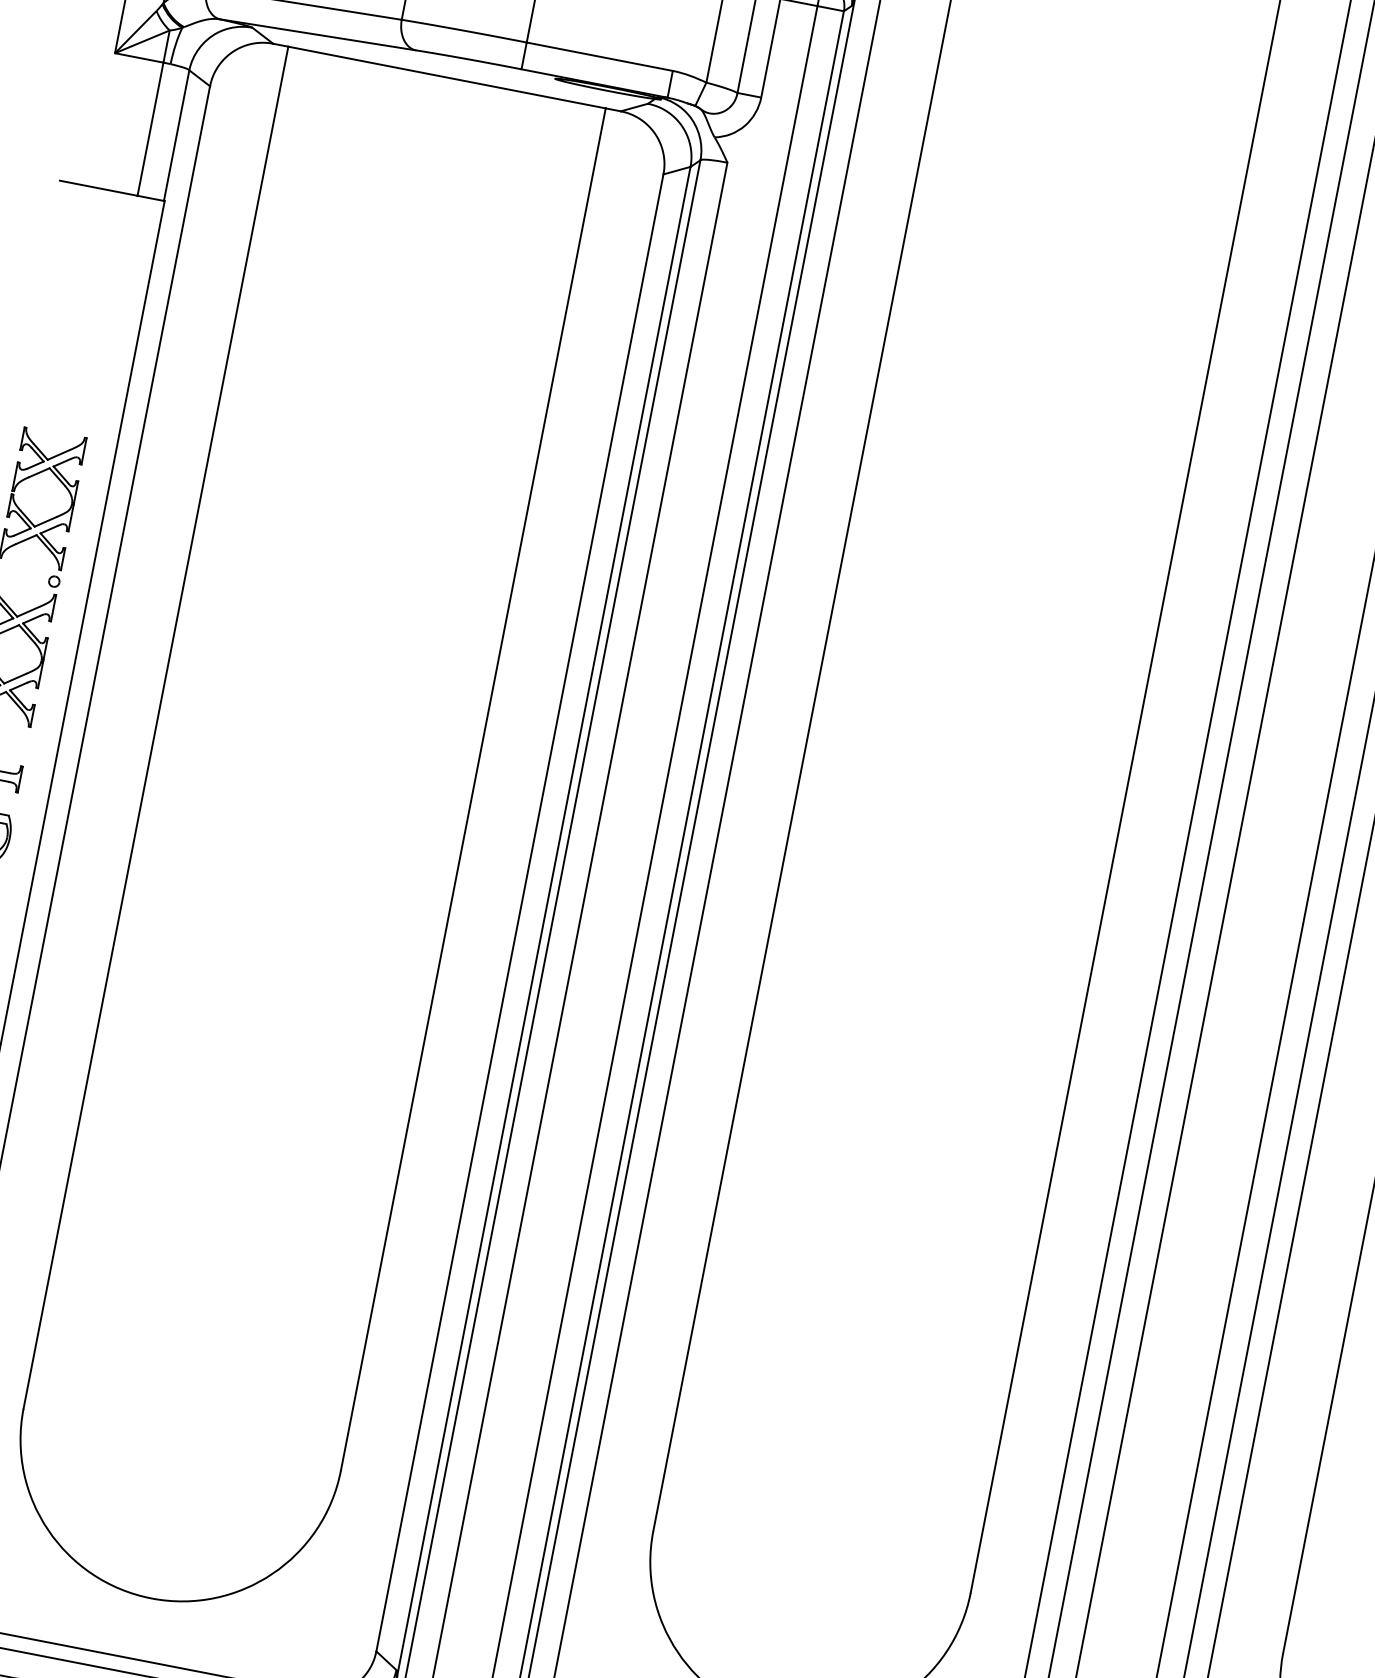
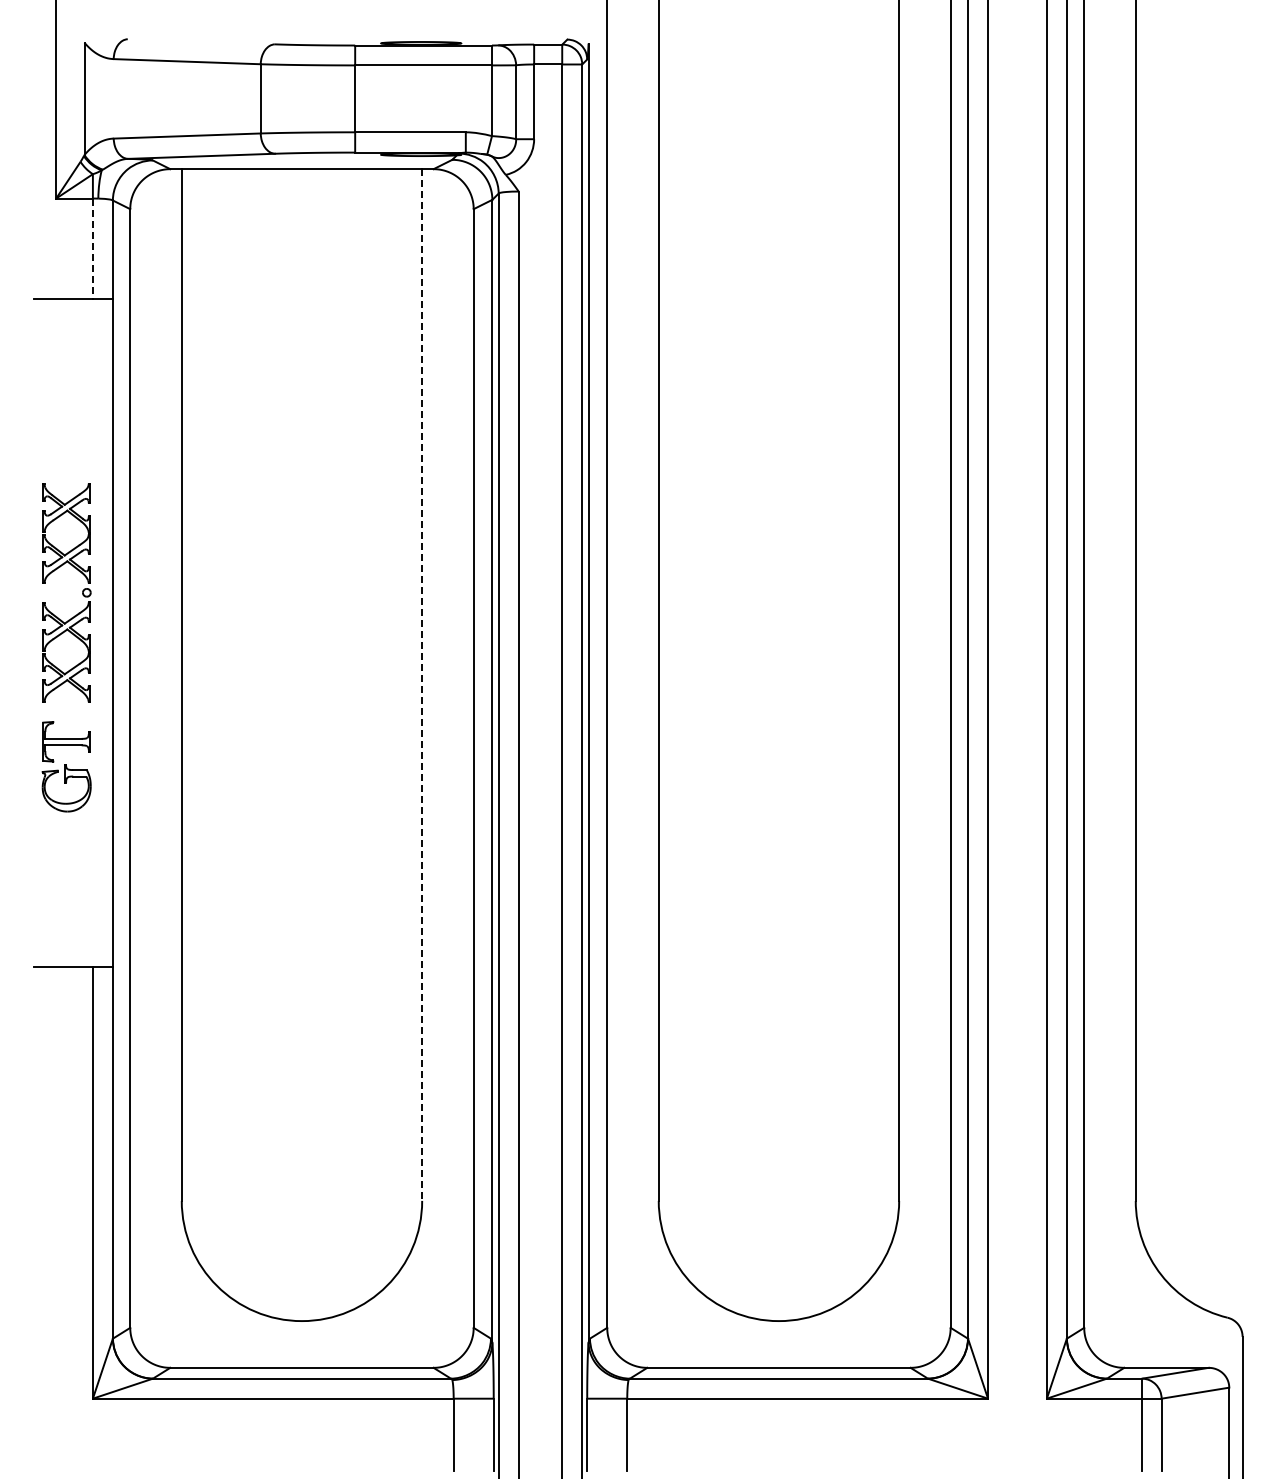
line: (149, 129) -> (92, 249), solid -> dashed
line: (473, 790) -> (422, 685), solid -> dashed

